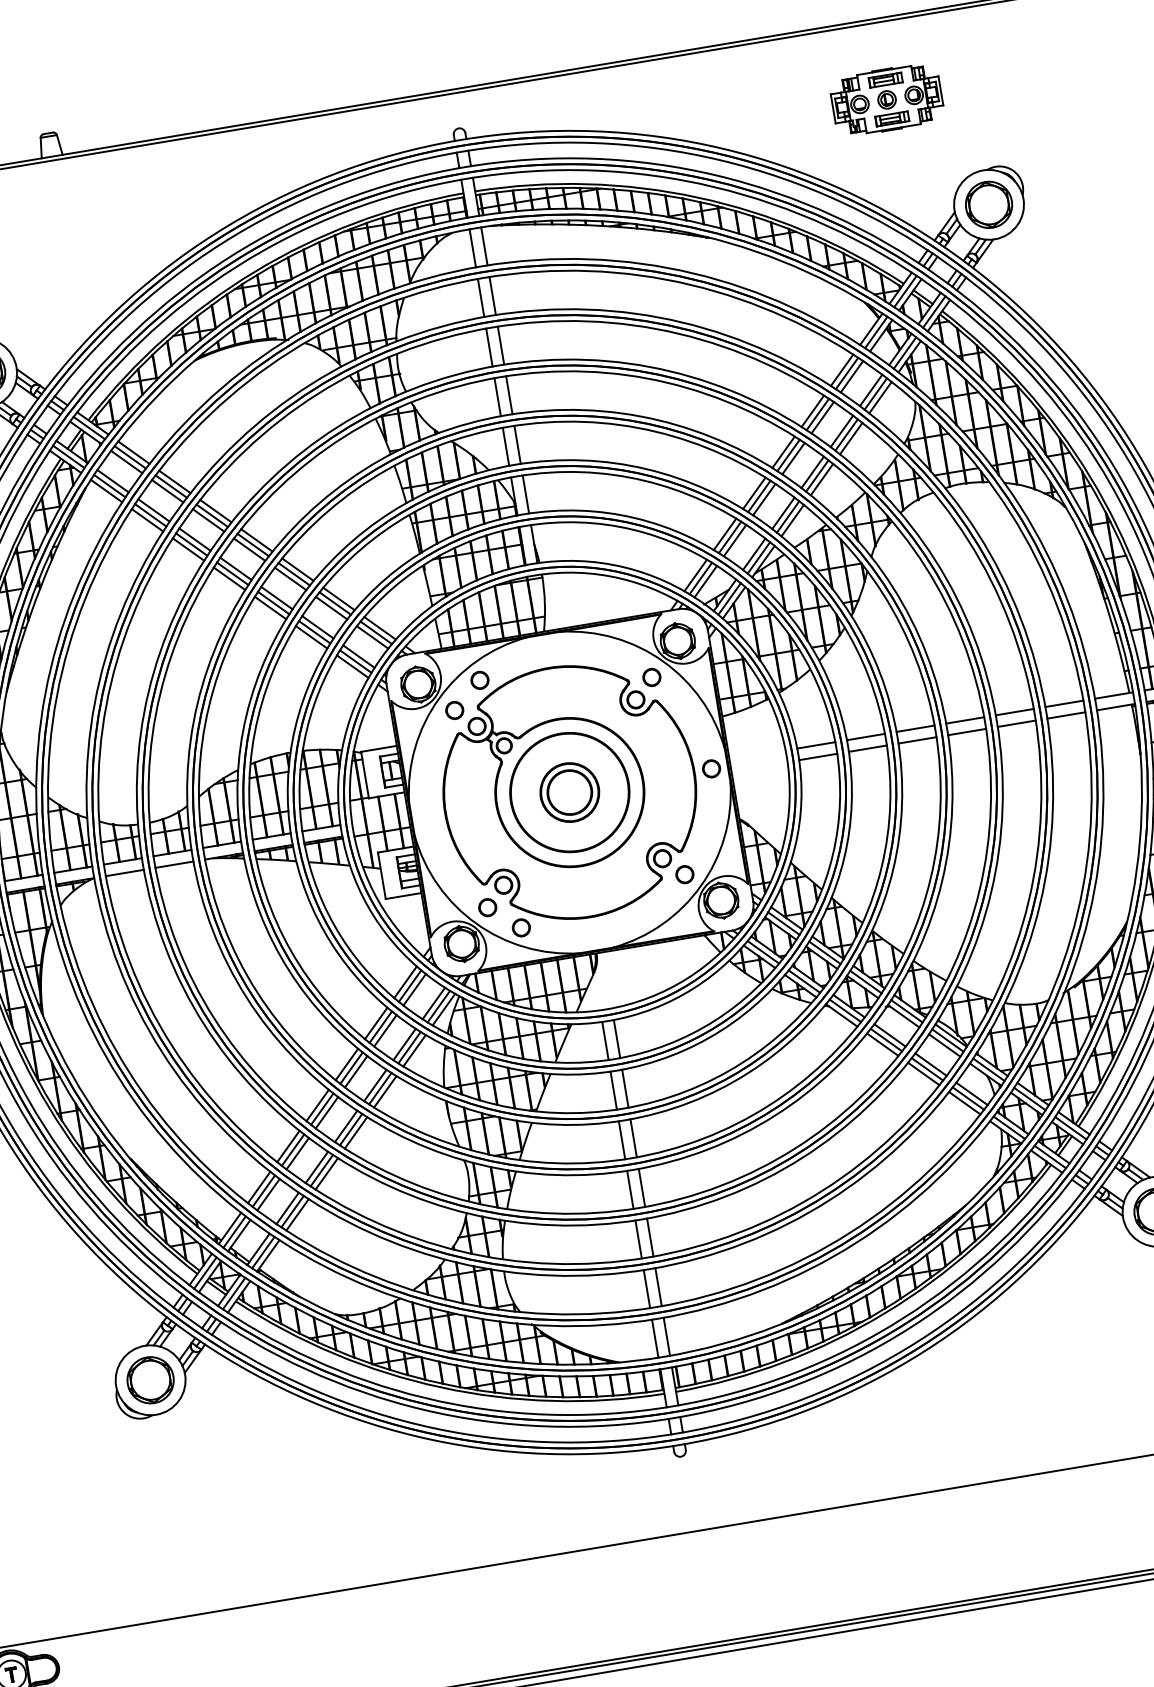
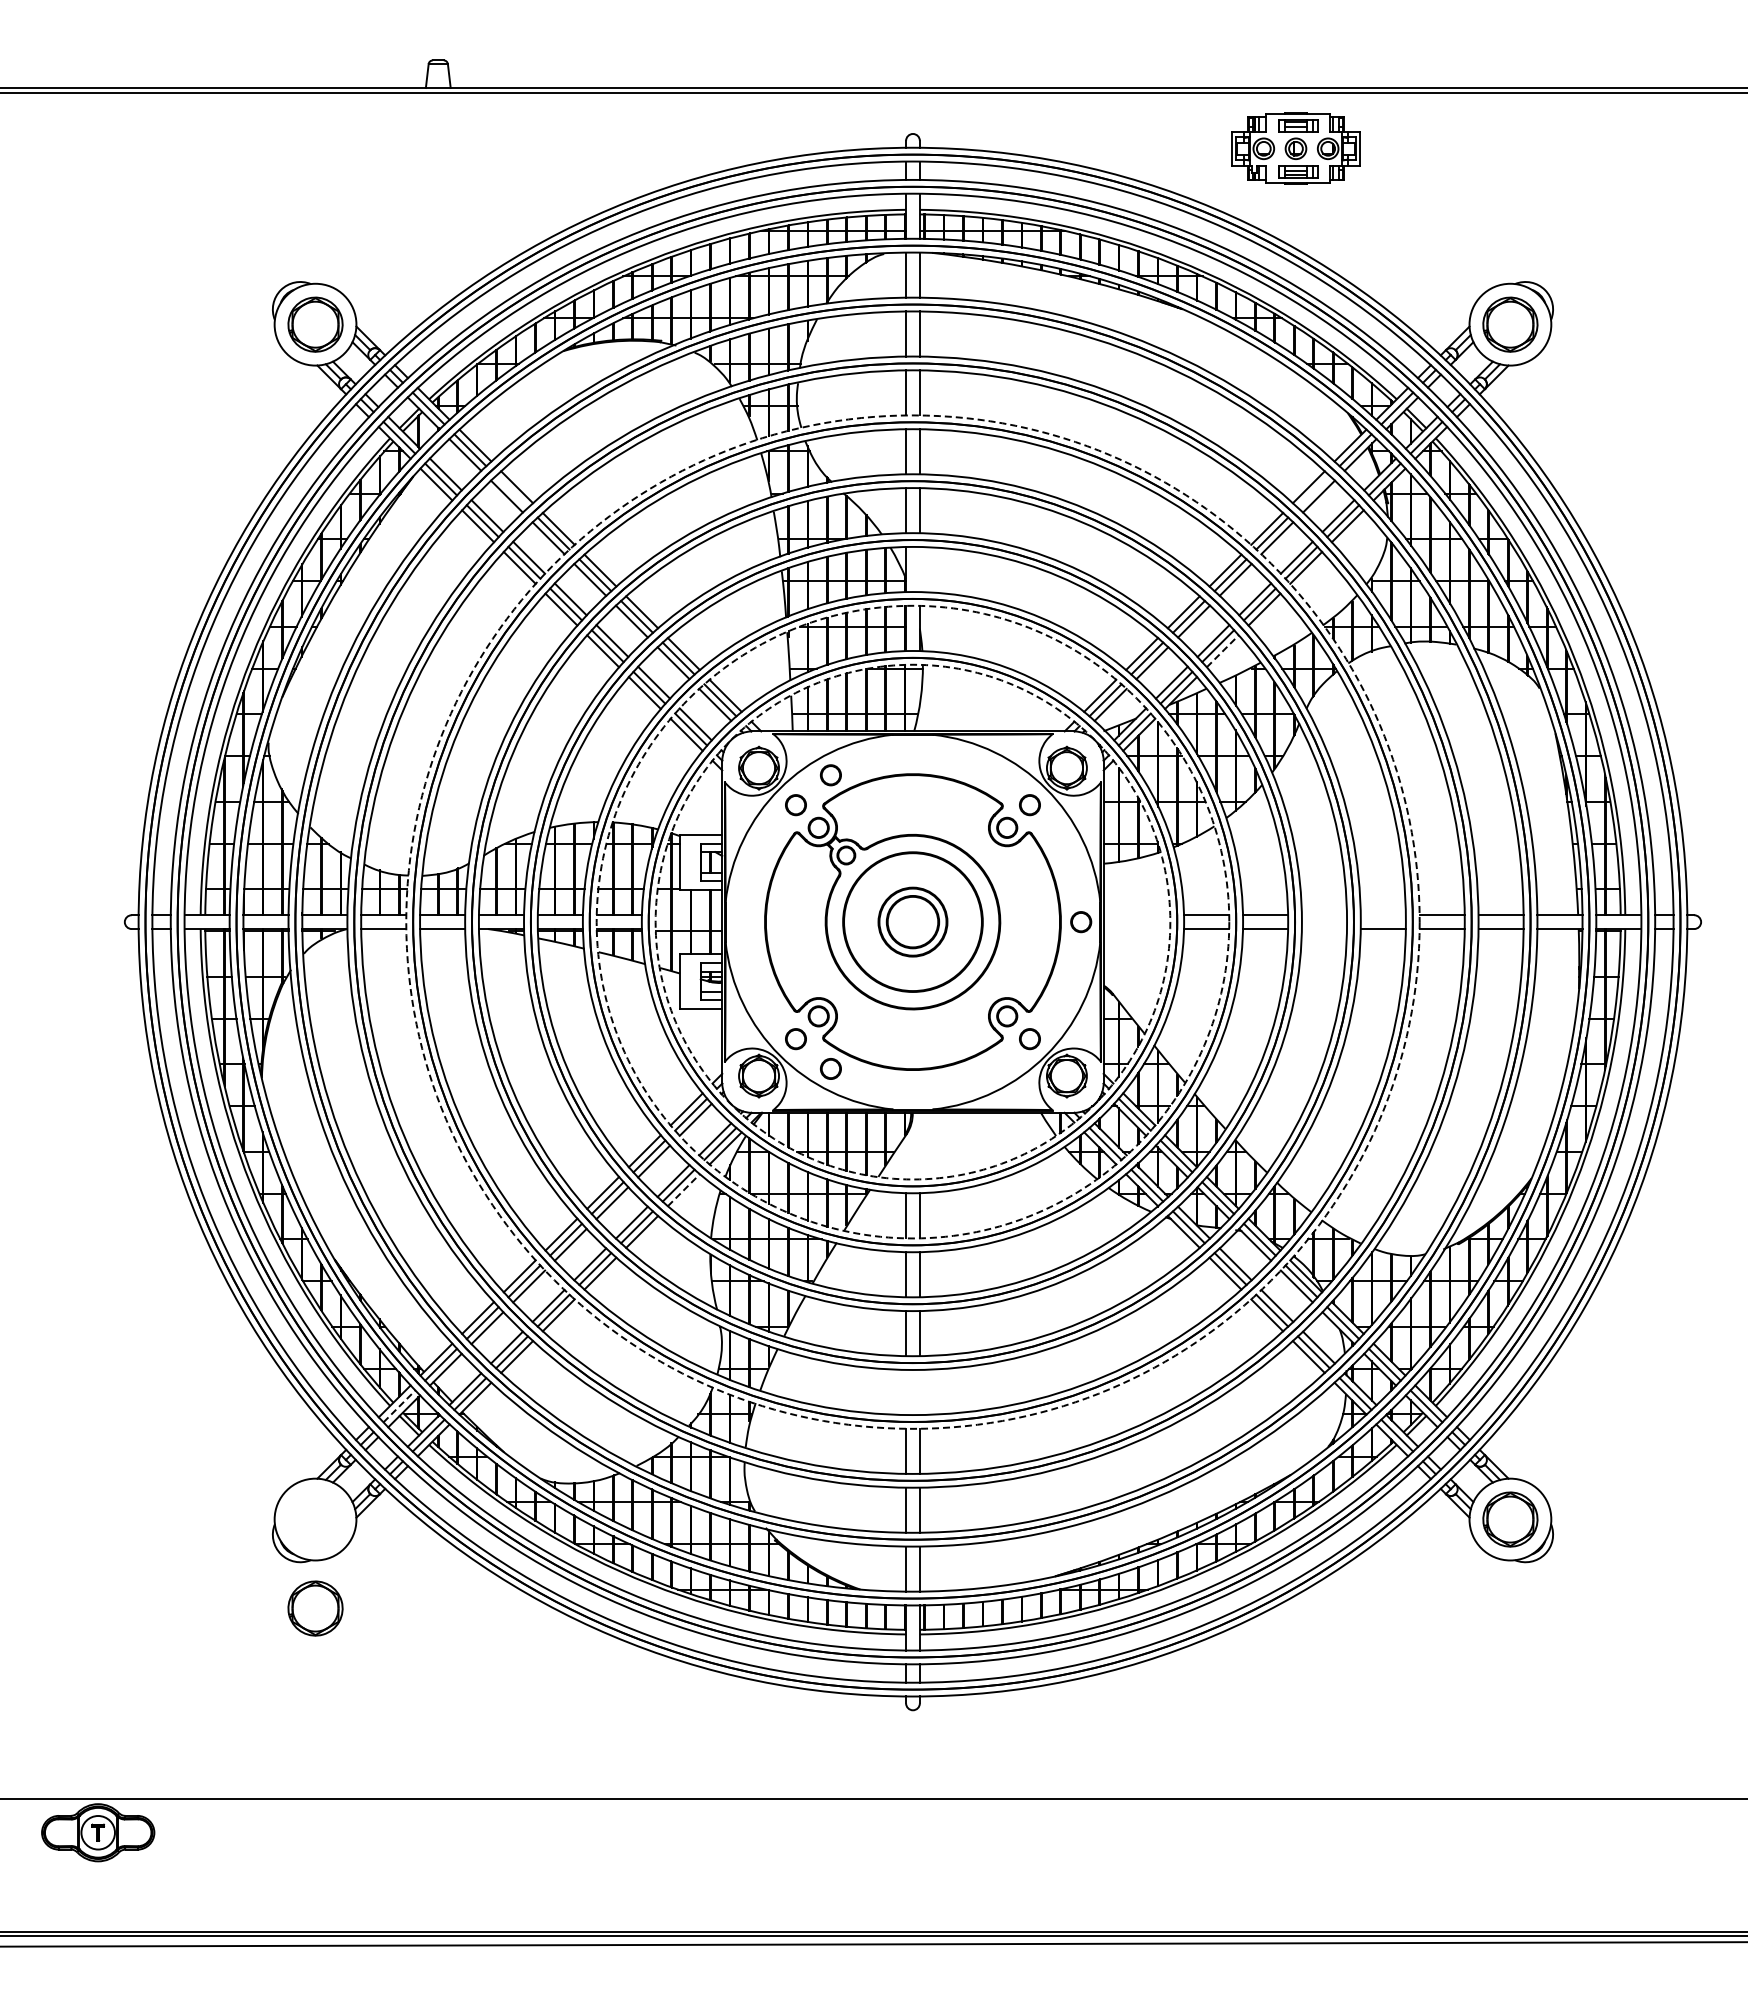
part: (886, 99) -> (1295, 148), moved
line: (846, 373) -> (1313, 491), removed
line: (170, 486) -> (511, 491), removed
line: (525, 494) -> (919, 569), removed
line: (792, 520) -> (1222, 651), solid -> dashed
line: (964, 720) -> (1382, 915), removed
line: (914, 729) -> (1323, 915), removed
line: (916, 740) -> (1323, 929), removed
circle: (569, 792) -> (912, 921), solid -> dashed
circle: (569, 792) -> (912, 921), solid -> dashed
circle: (569, 792) -> (912, 921), solid -> dashed
line: (414, 1051) -> (683, 1190), solid -> dashed
line: (641, 1188) -> (919, 1392), removed
line: (630, 1189) -> (906, 1392), removed
line: (205, 1273) -> (399, 1406), solid -> dashed
part: (150, 1380) -> (315, 1608), moved

